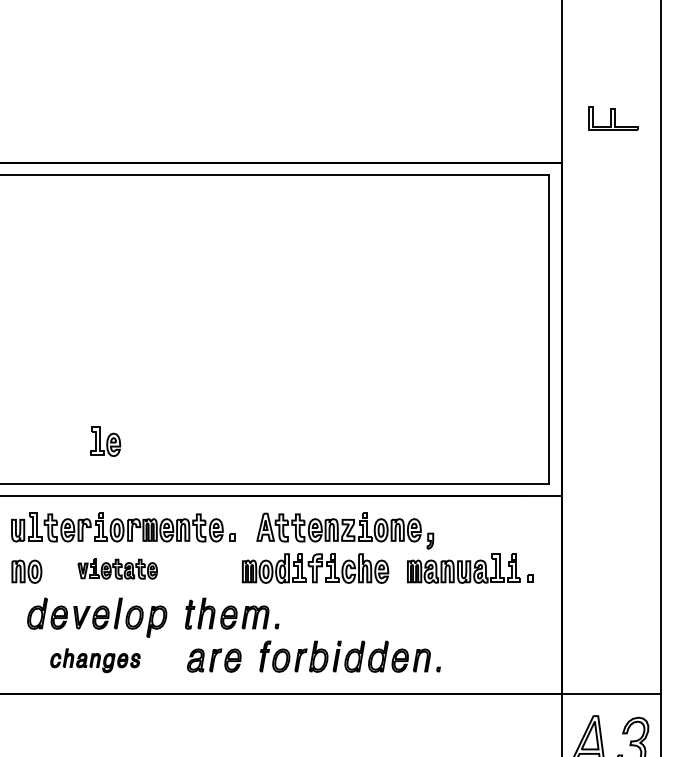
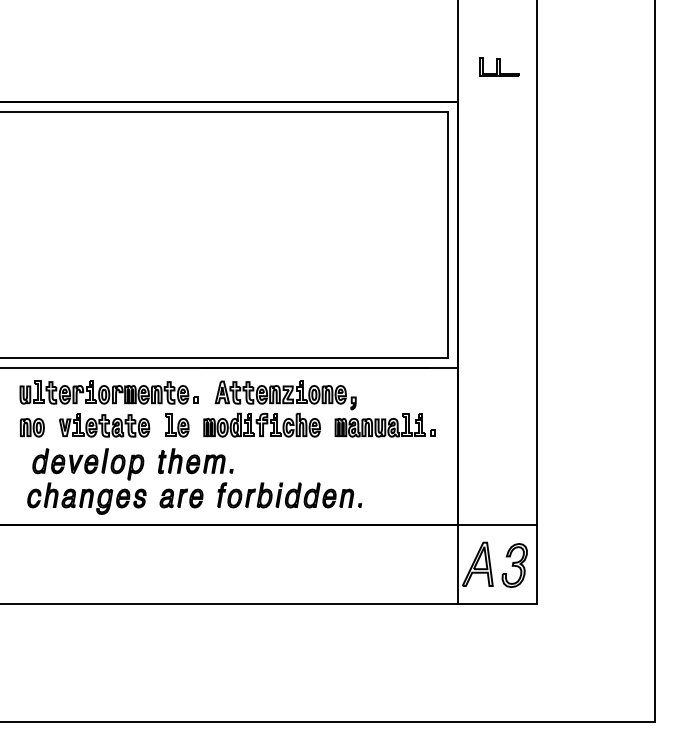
part: (106, 441) -> (177, 425), moved
part: (117, 568) -> (104, 425), size x1.43
part: (94, 660) -> (86, 498), size x1.67

